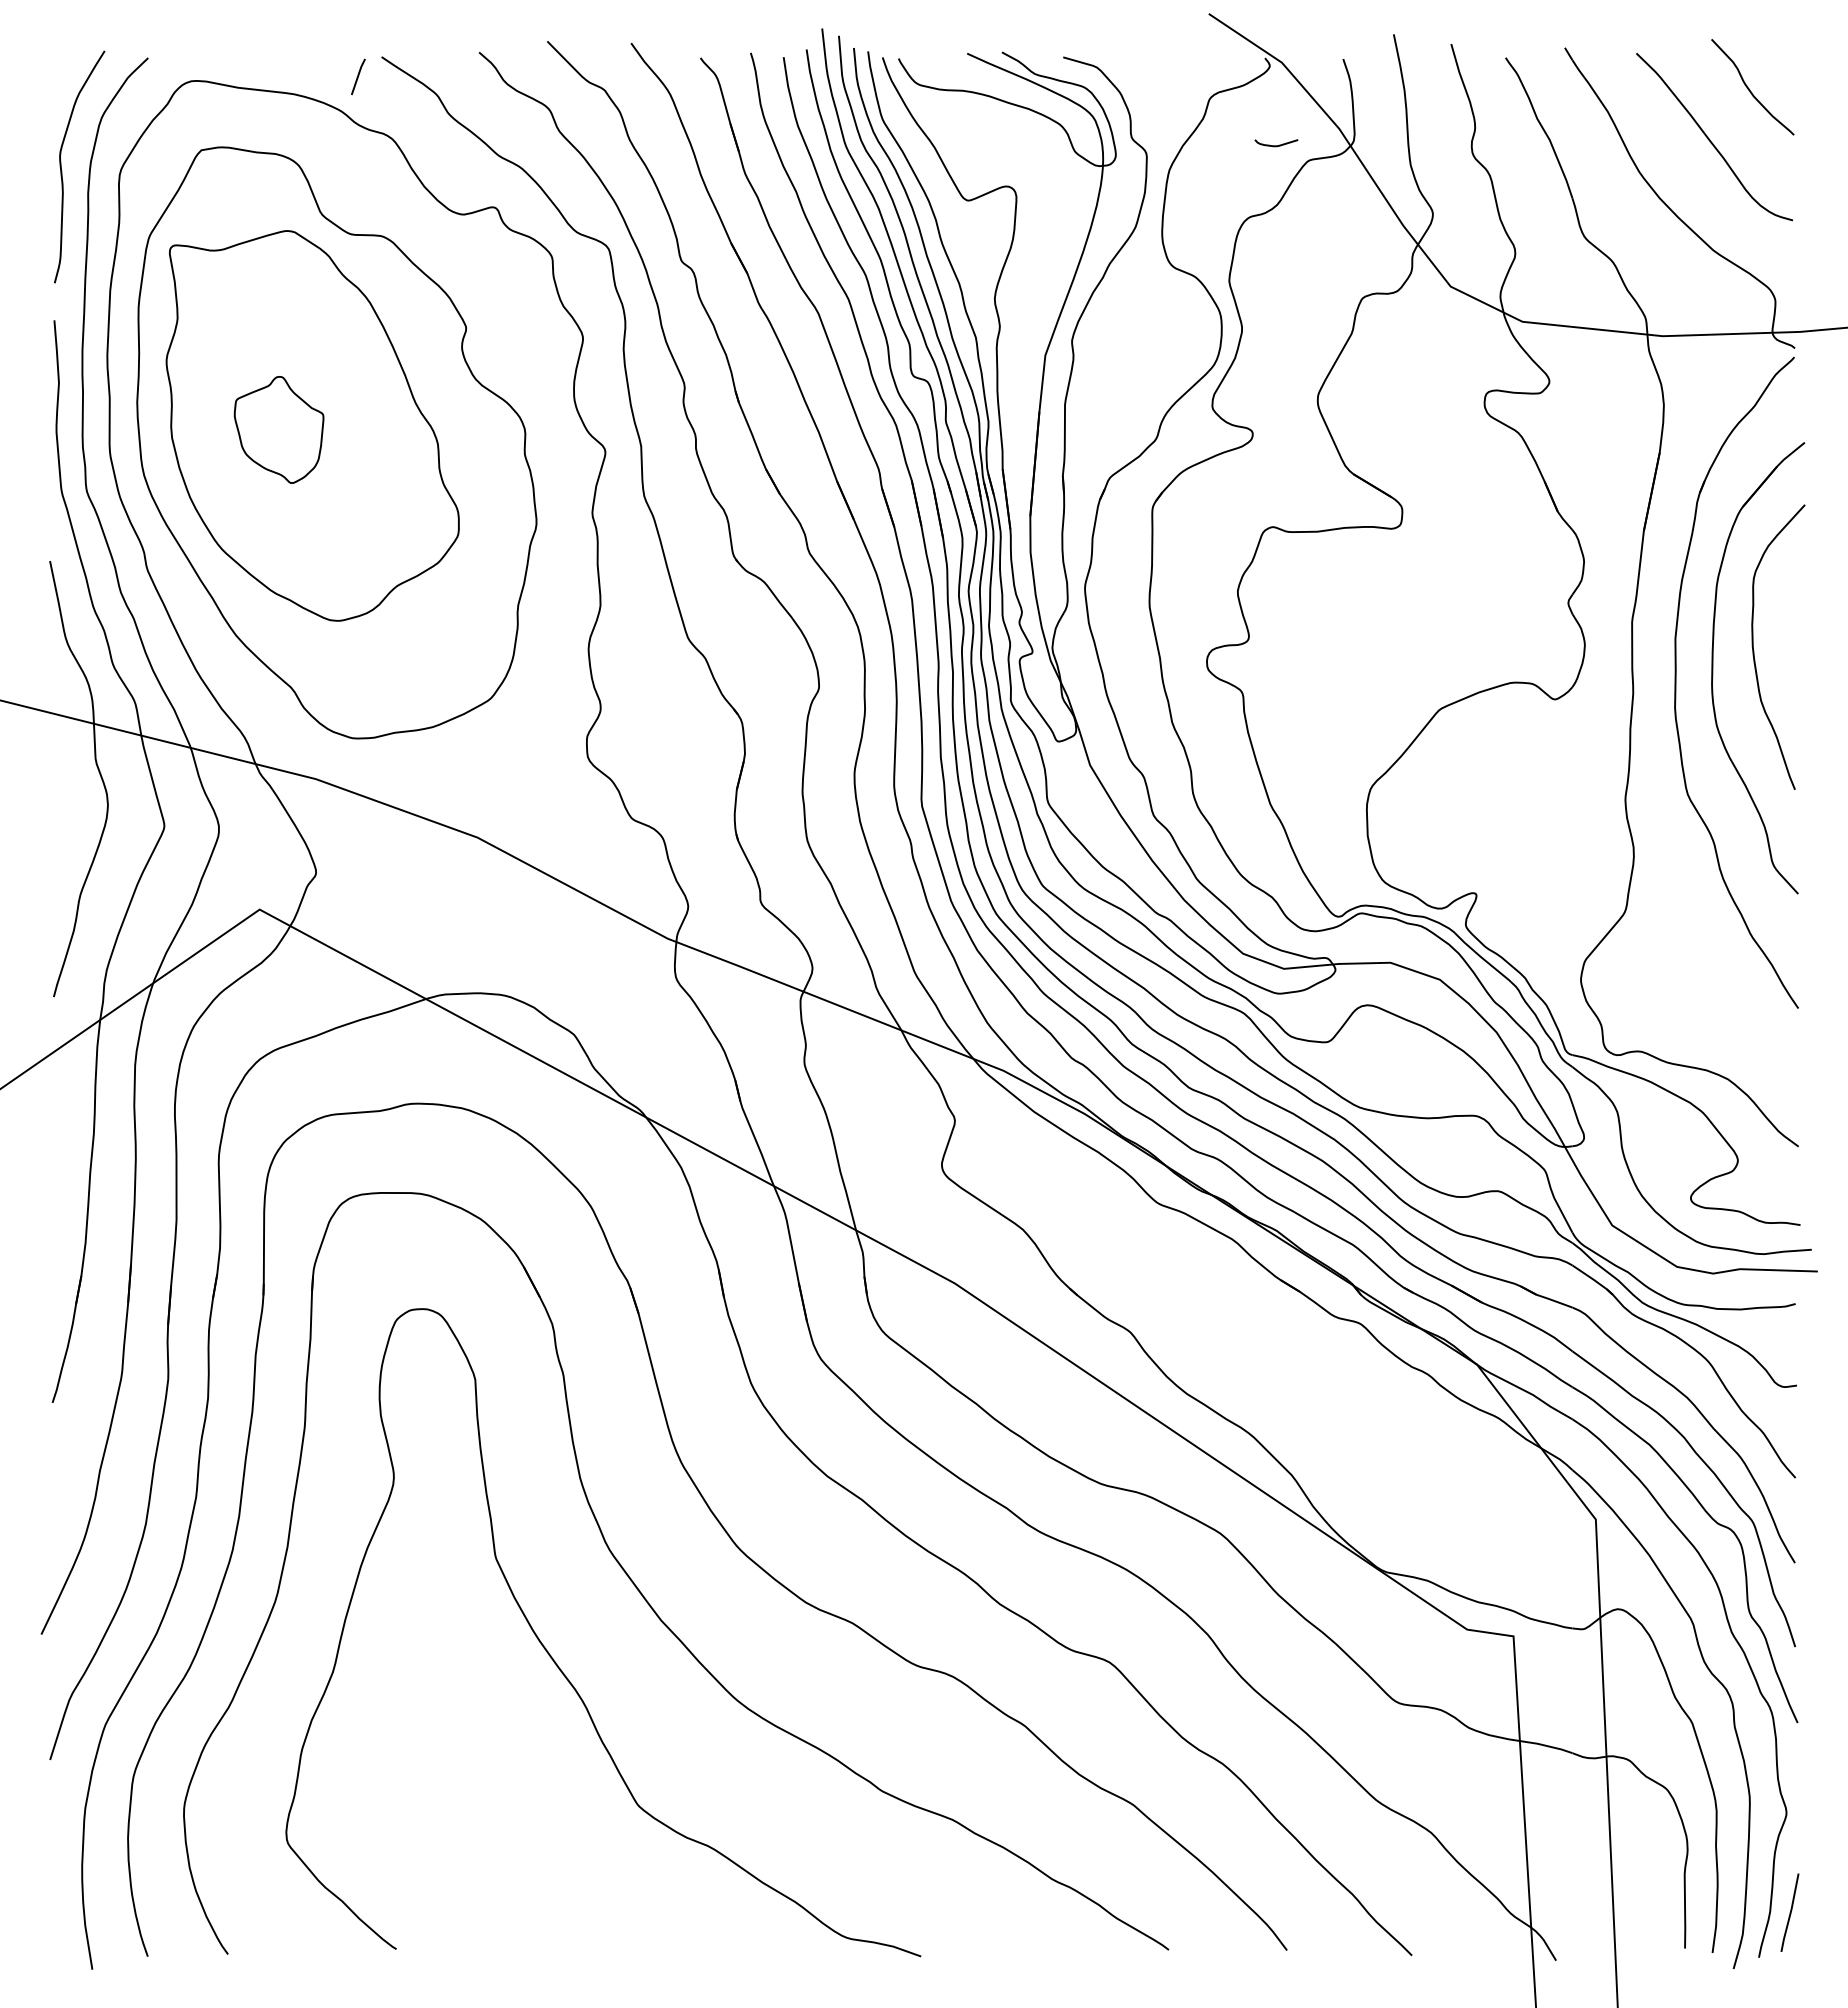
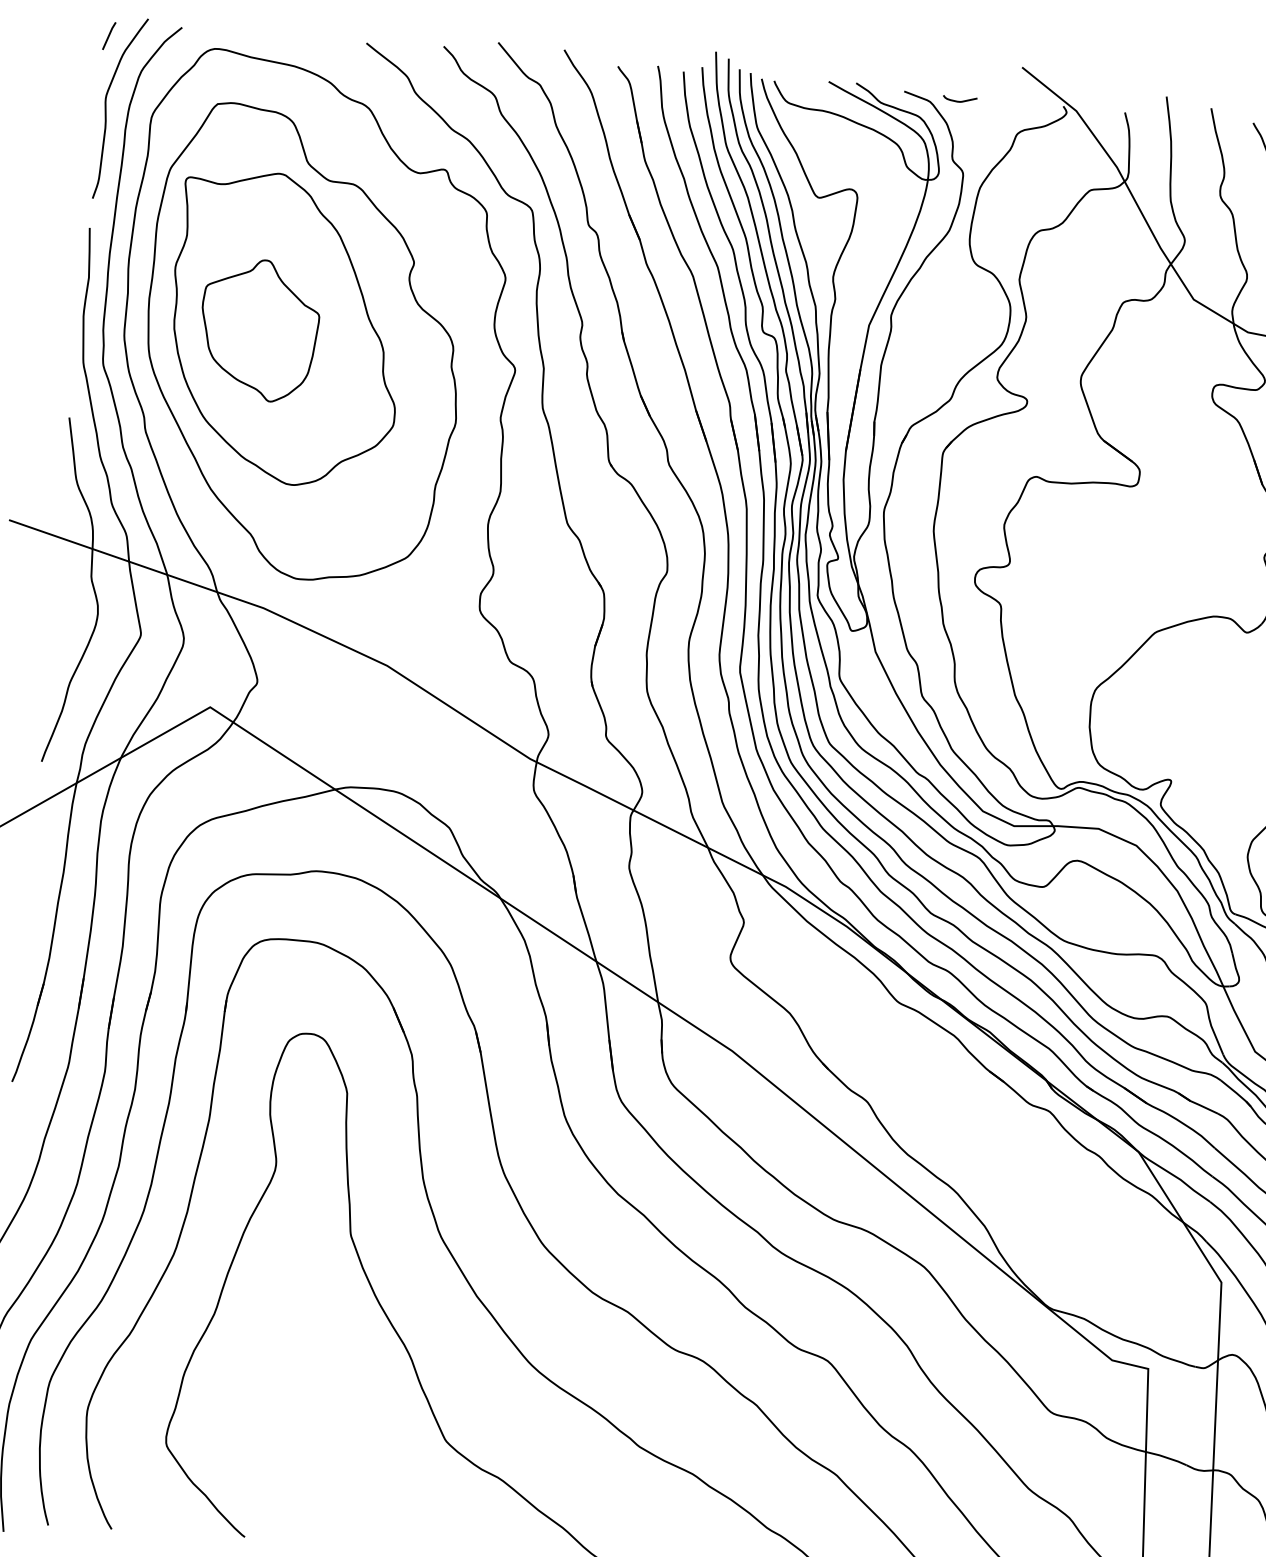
line: (358, 76) -> (109, 35), moved
curve: (1276, 145) -> (960, 101), moved
part: (278, 429) -> (258, 329), size x1.67

